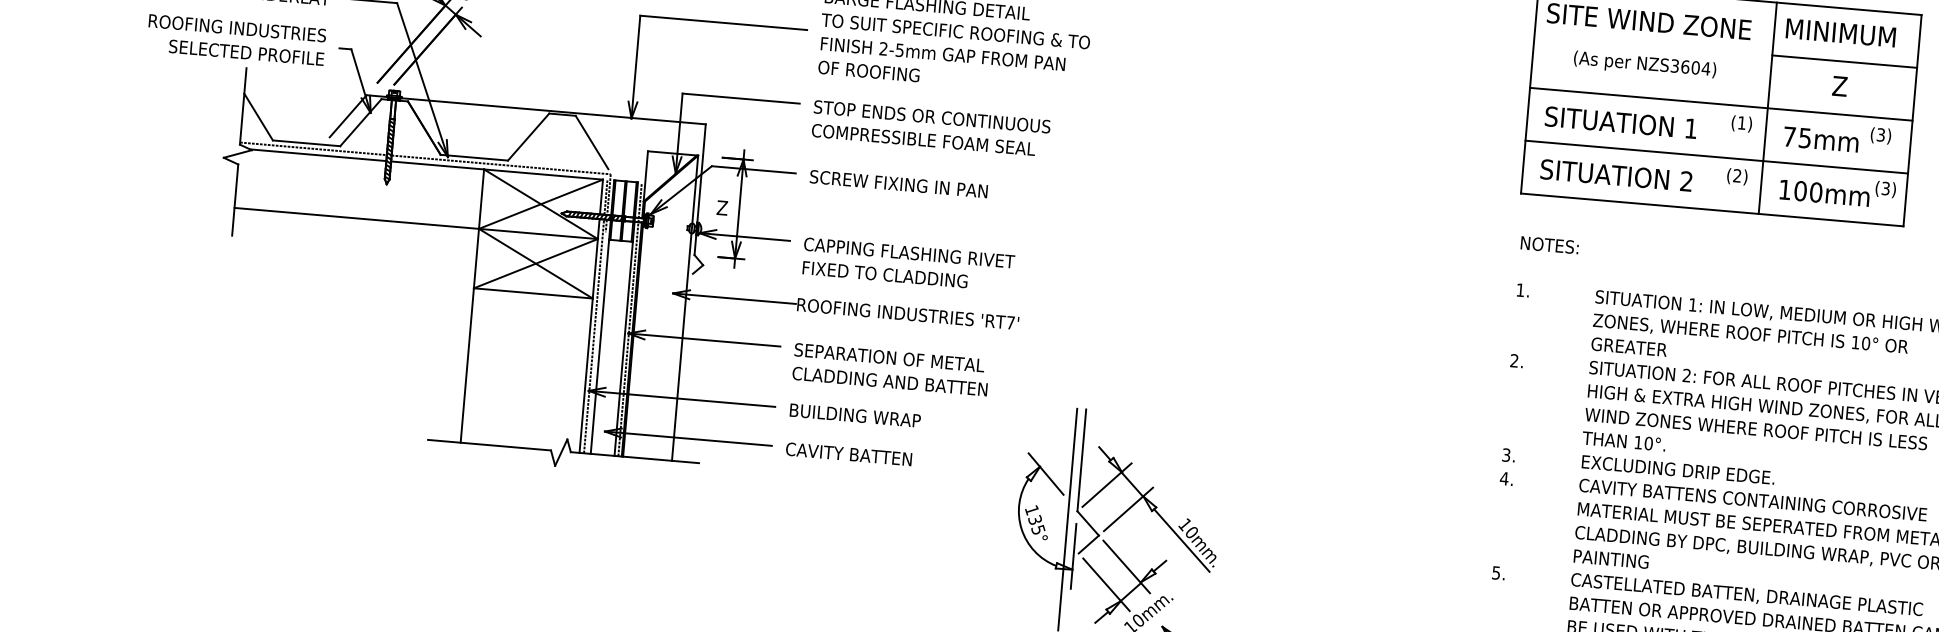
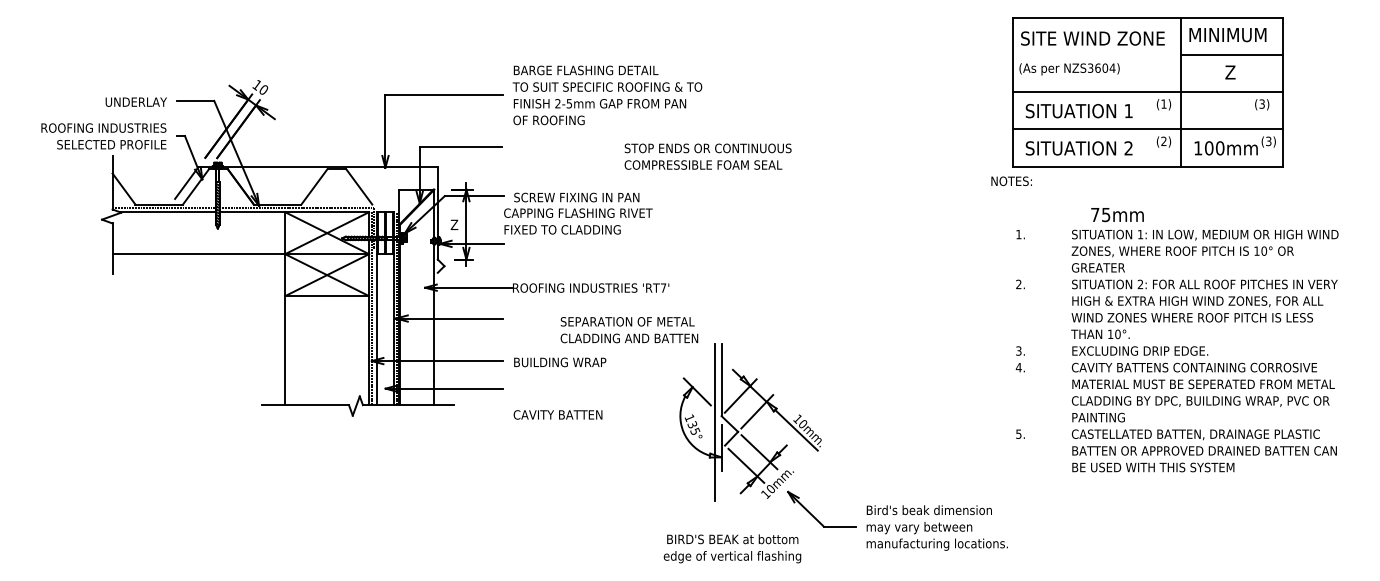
text: (1644, 65) -> (1069, 69), moved
text: (930, 128) -> (707, 156), moved
text: (1821, 140) -> (1117, 215), moved
text: (1549, 244) -> (1011, 180), moved
text: (908, 264) -> (578, 221), moved
text: (891, 370) -> (629, 330), moved
text: (848, 453) -> (557, 414), moved

